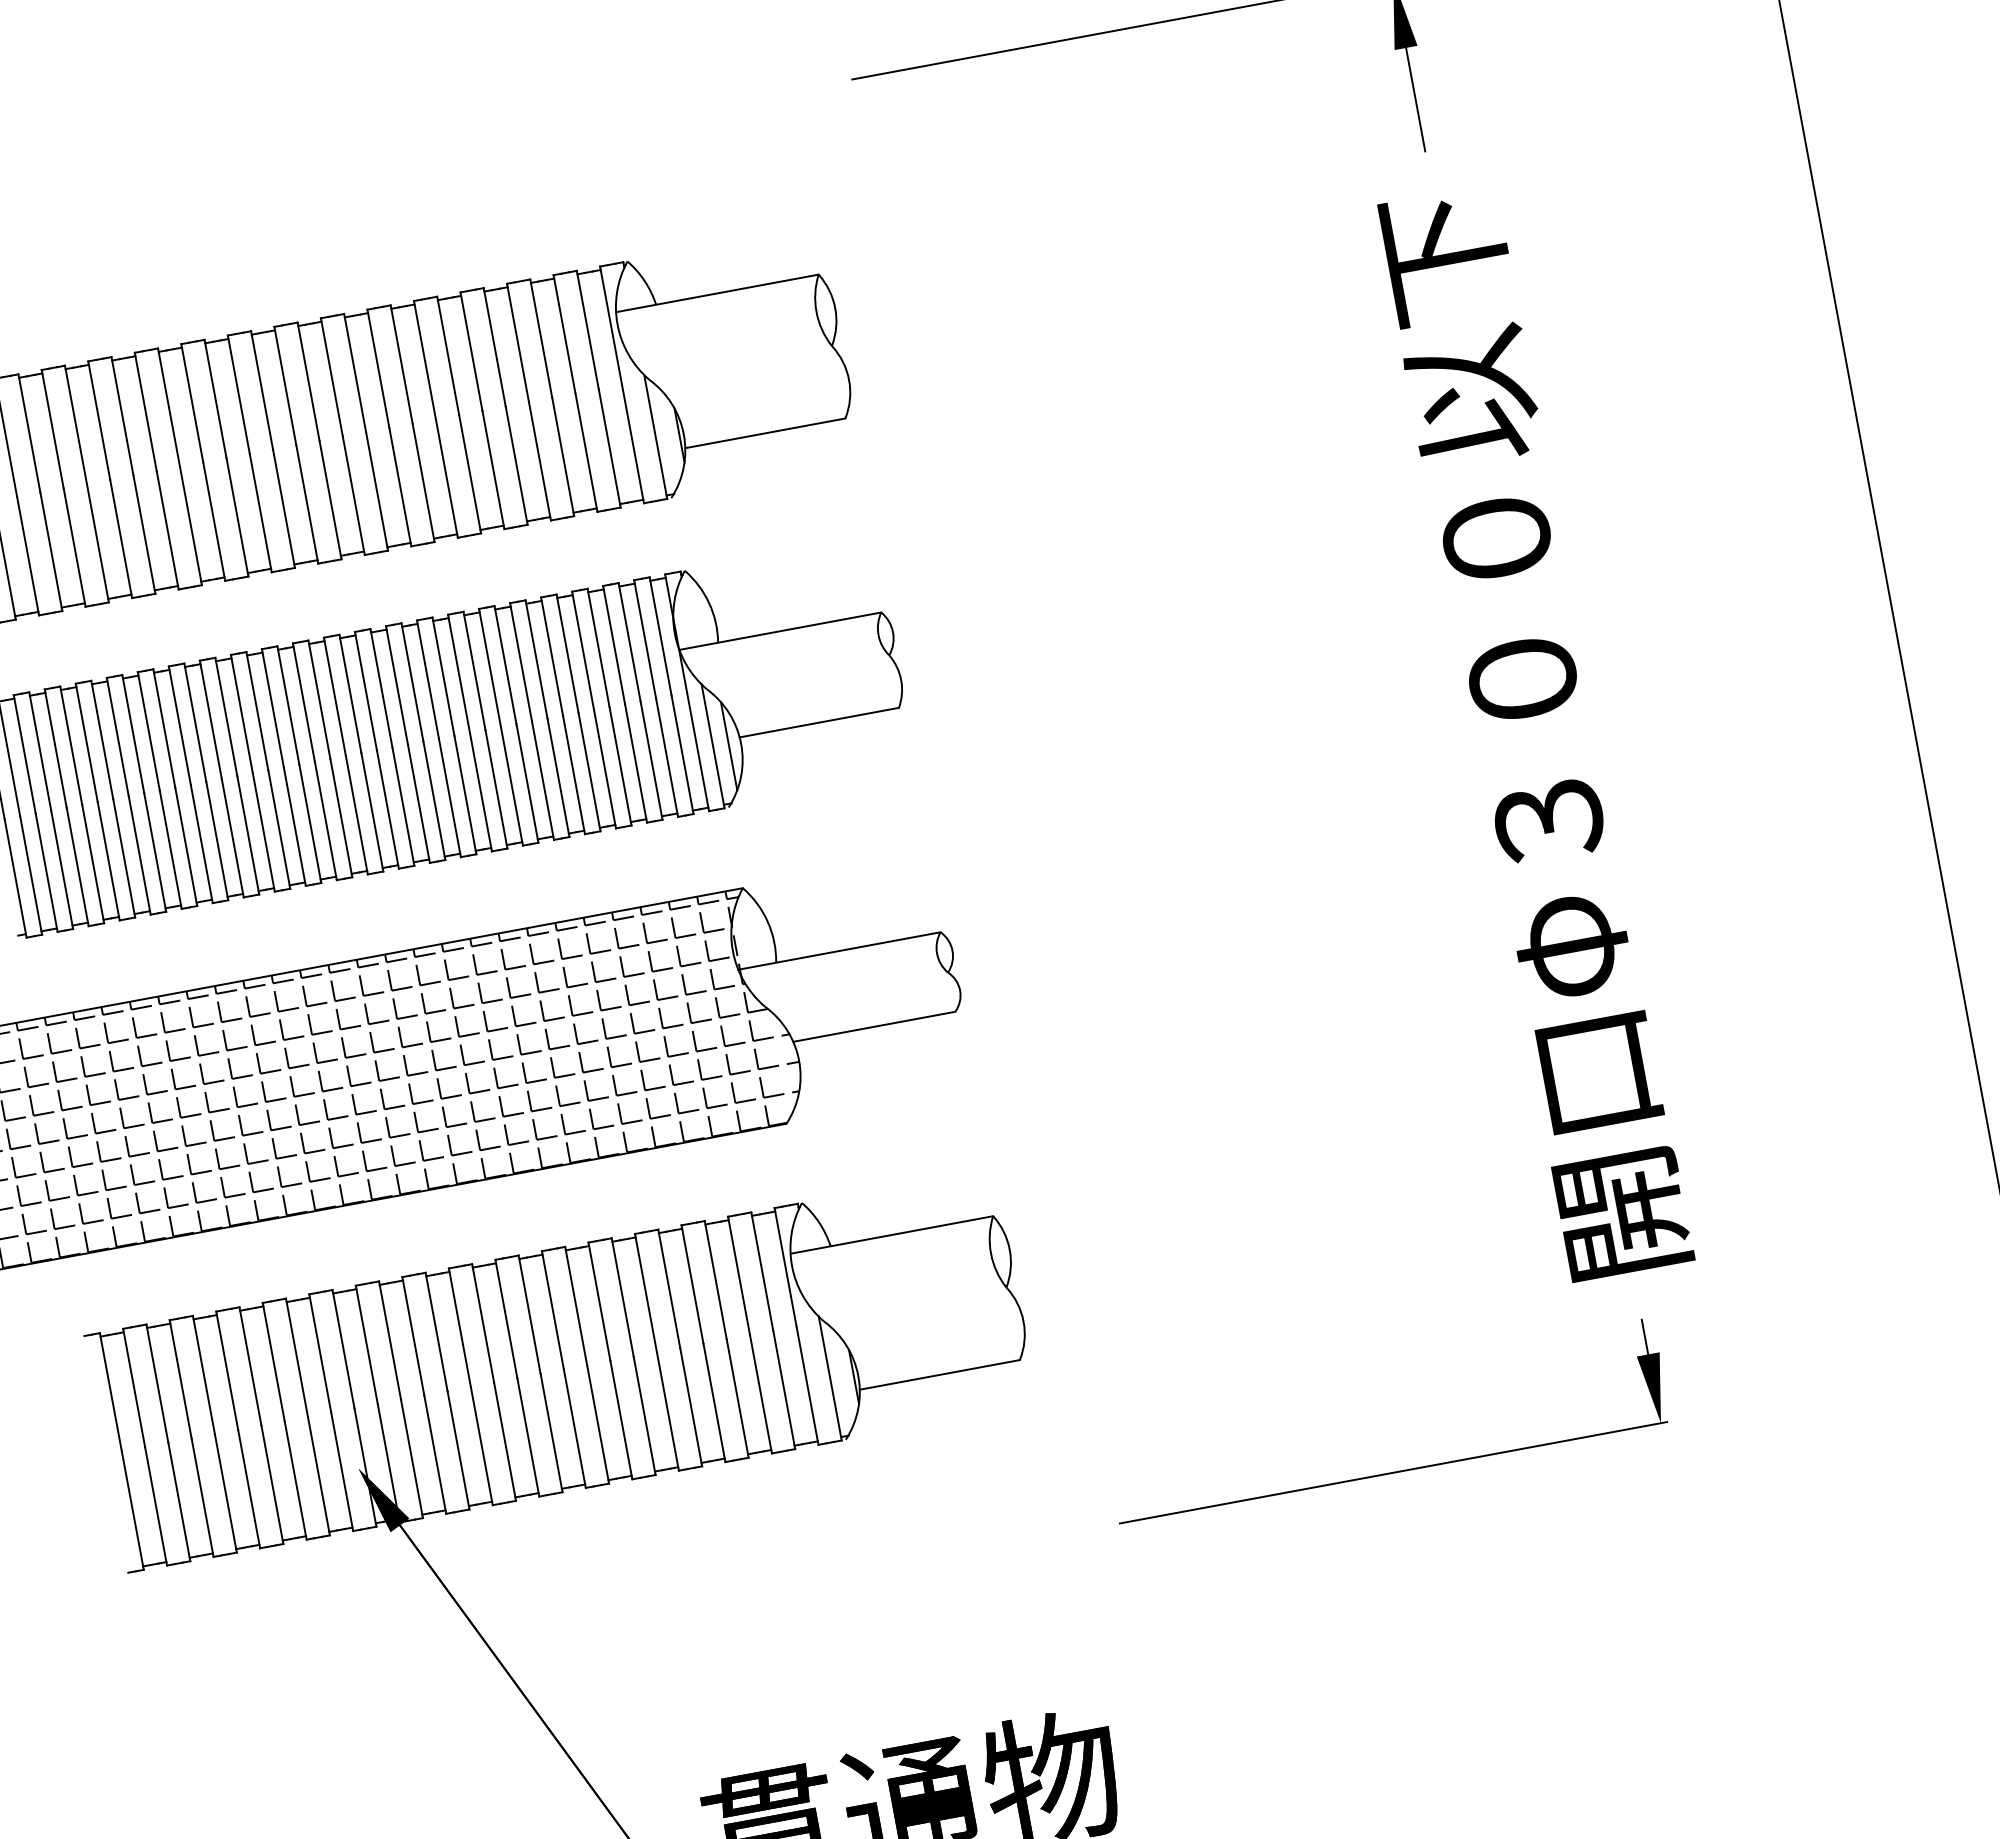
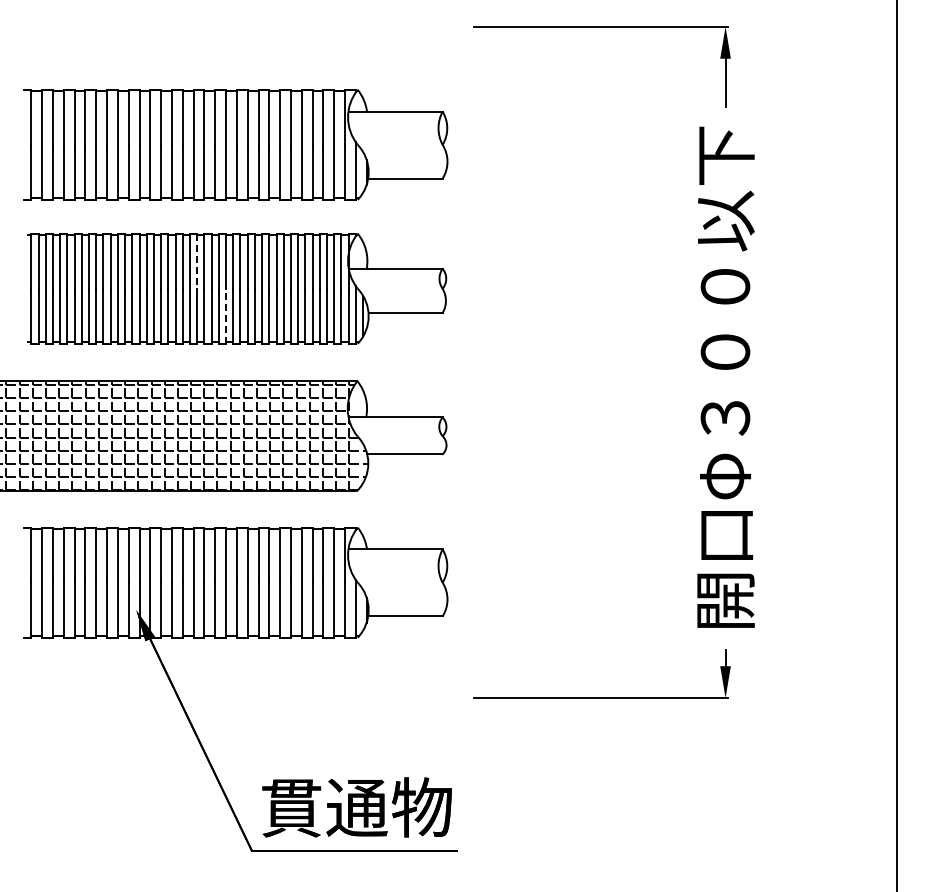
line: (351, 694) -> (197, 261), solid -> dashed
line: (435, 801) -> (226, 316), solid -> dashed

